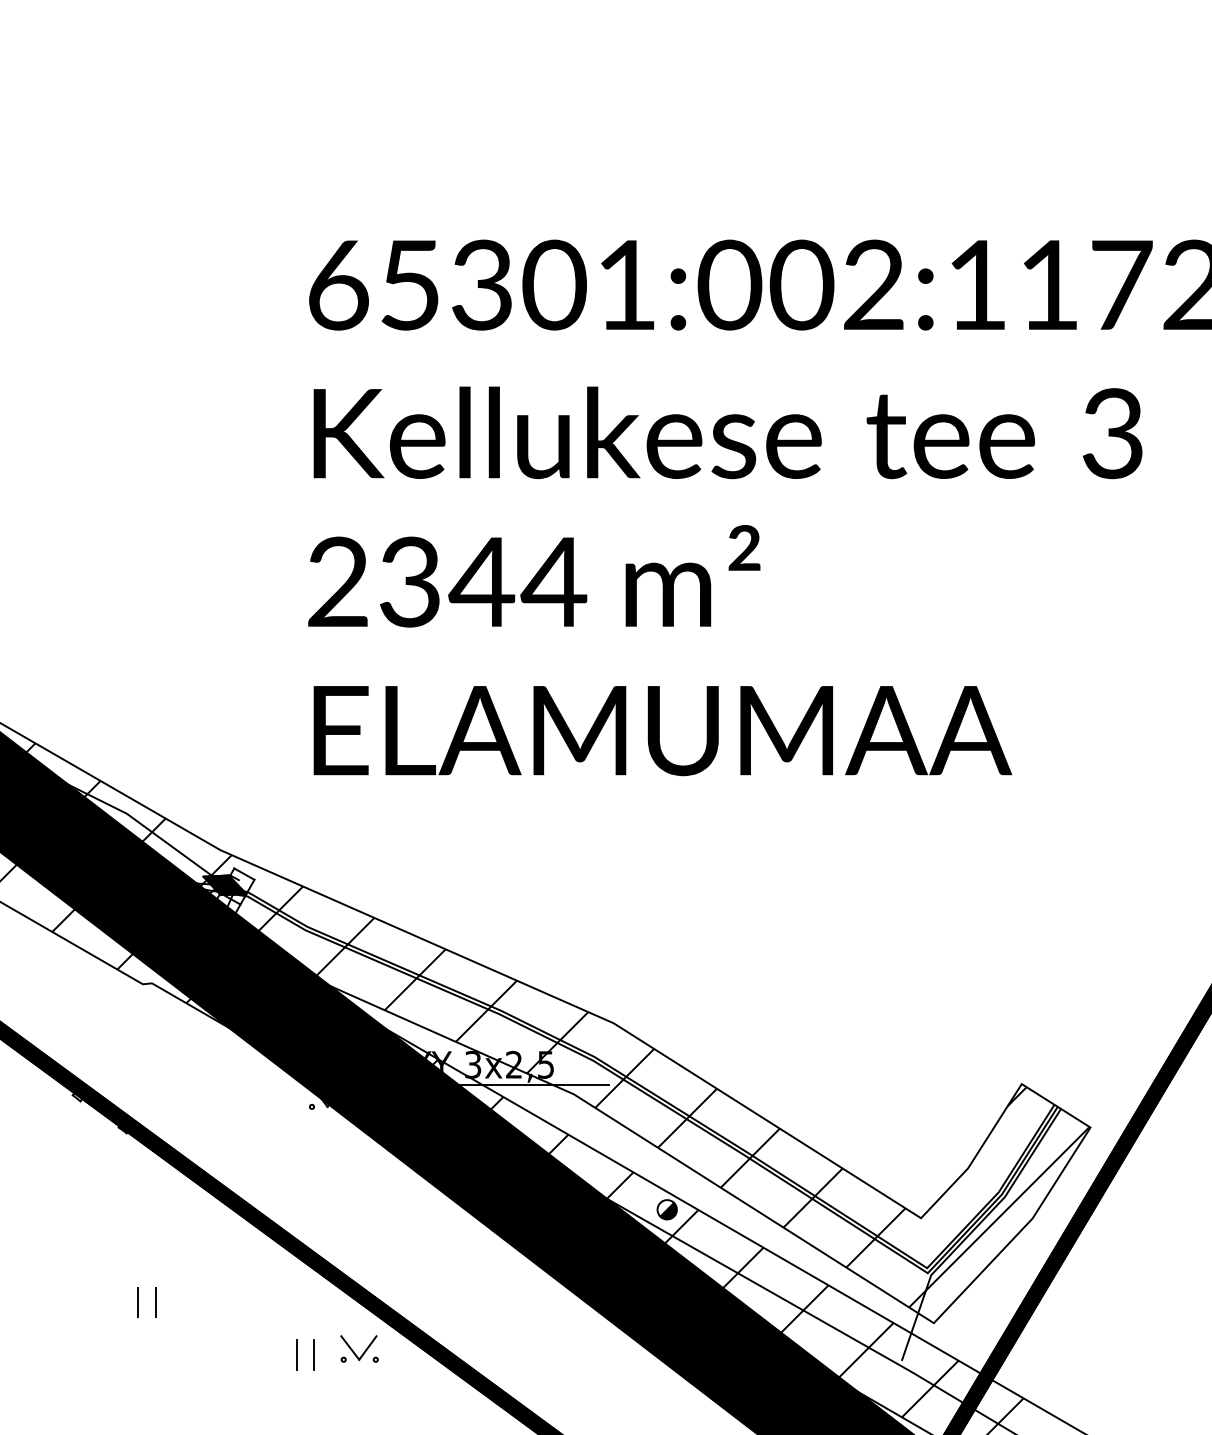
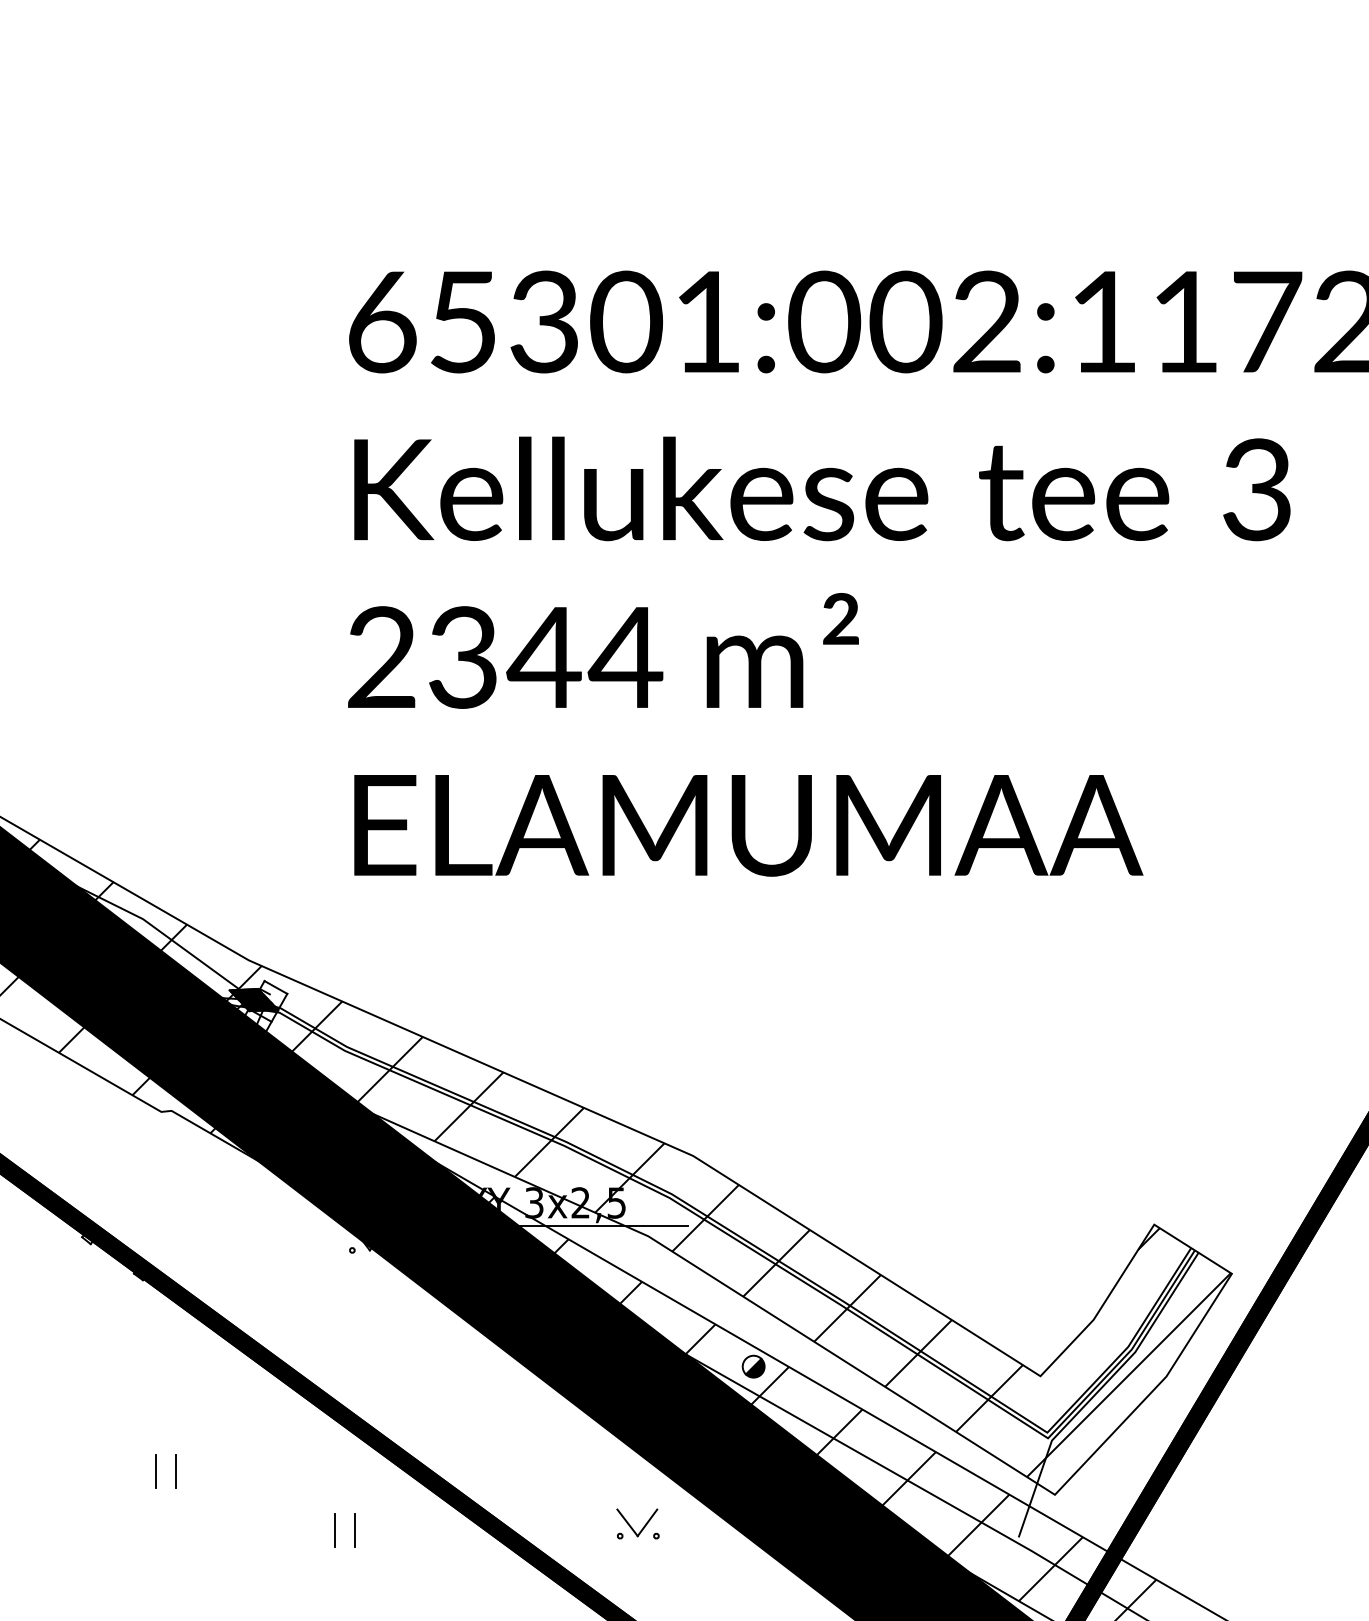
part: (354, 1352) -> (632, 1527), moved

